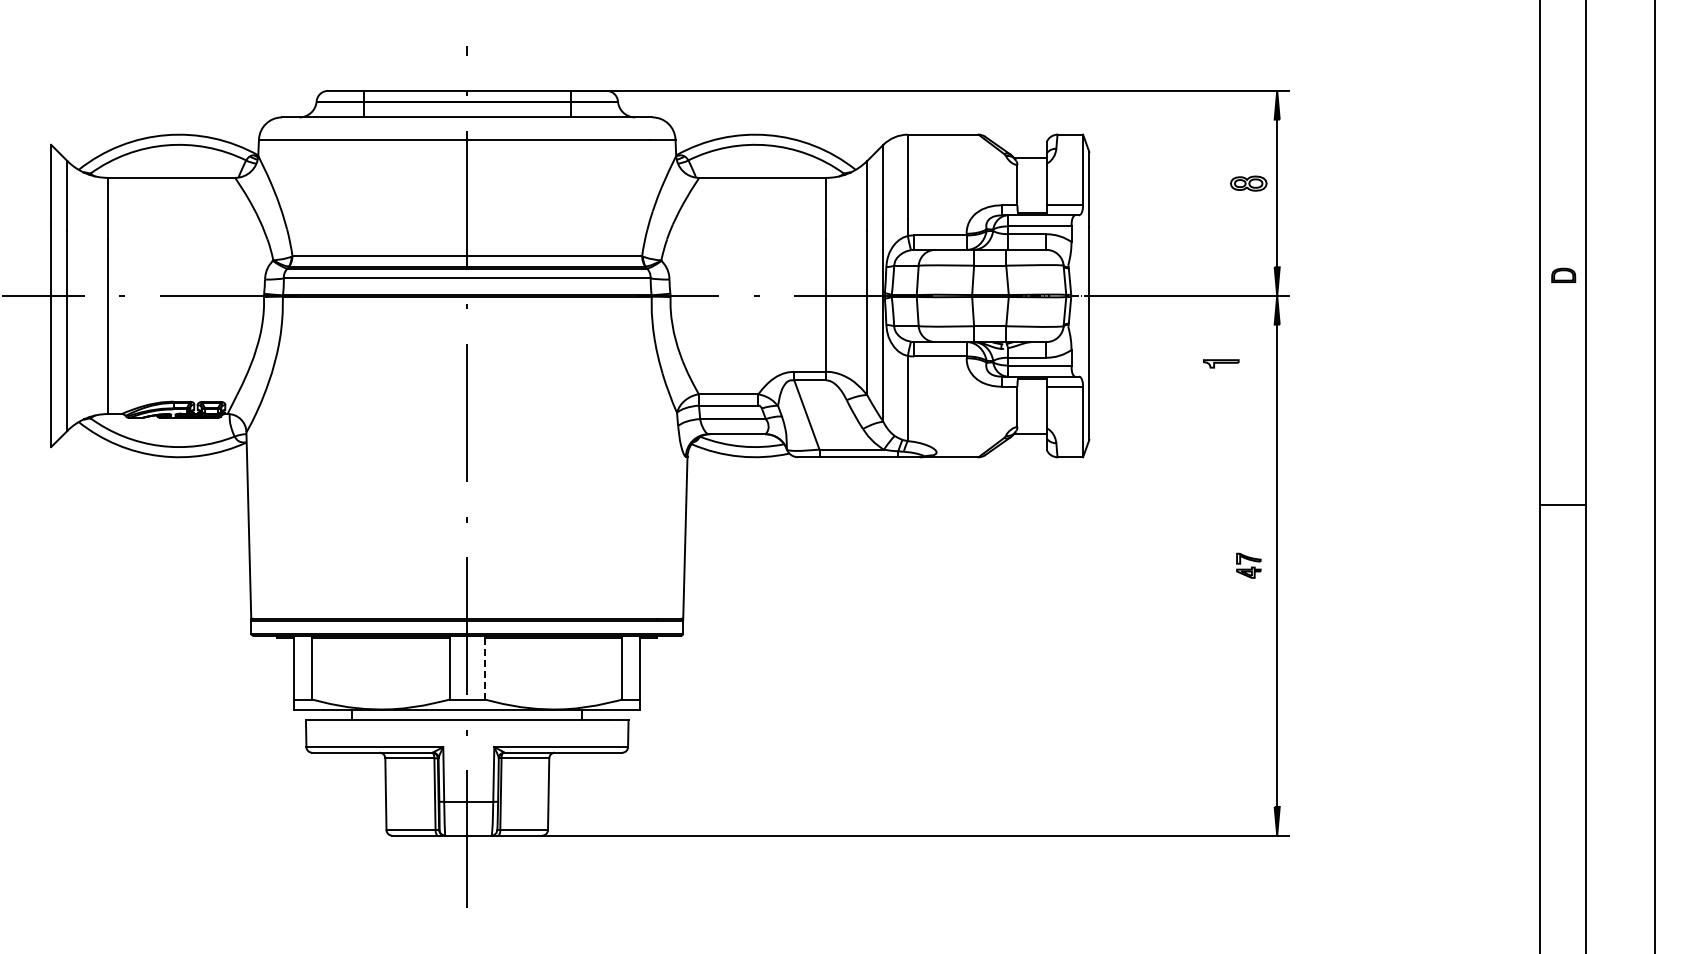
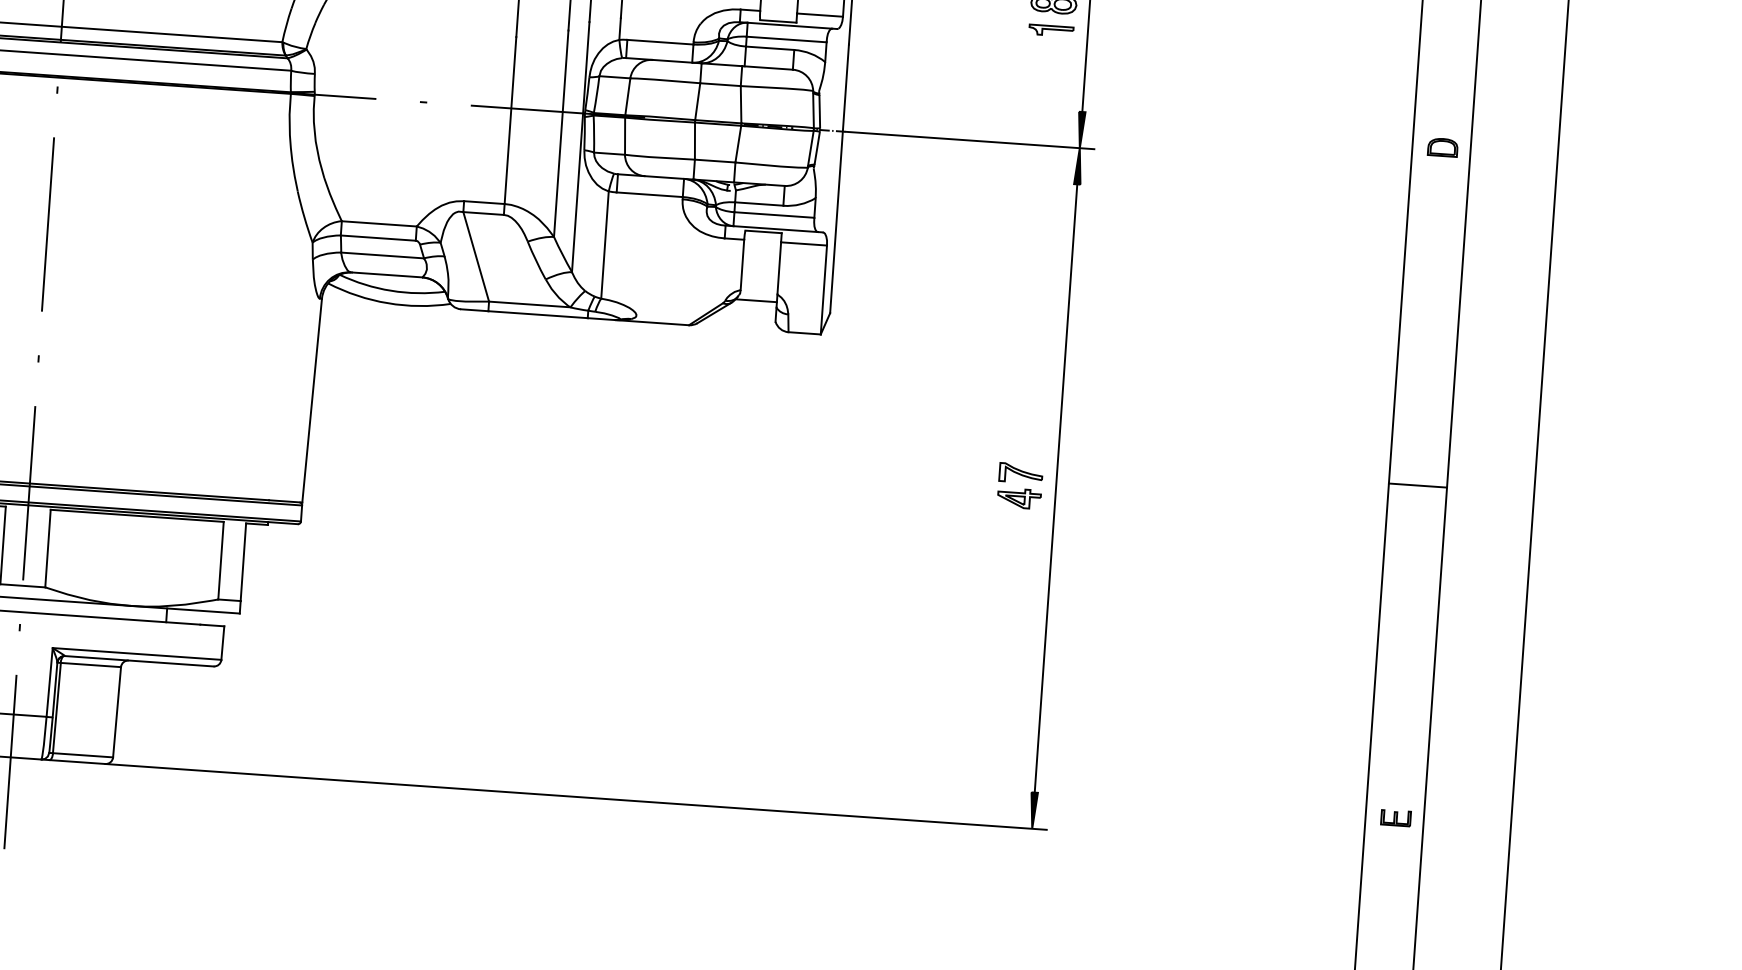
part: (1221, 363) -> (1051, 30), moved
line: (1562, 504) -> (1417, 485), moved
part: (1248, 565) -> (1019, 485), size x1.43
line: (485, 668) -> (48, 548), dashed -> solid
part: (1563, 806) -> (1395, 817), added

